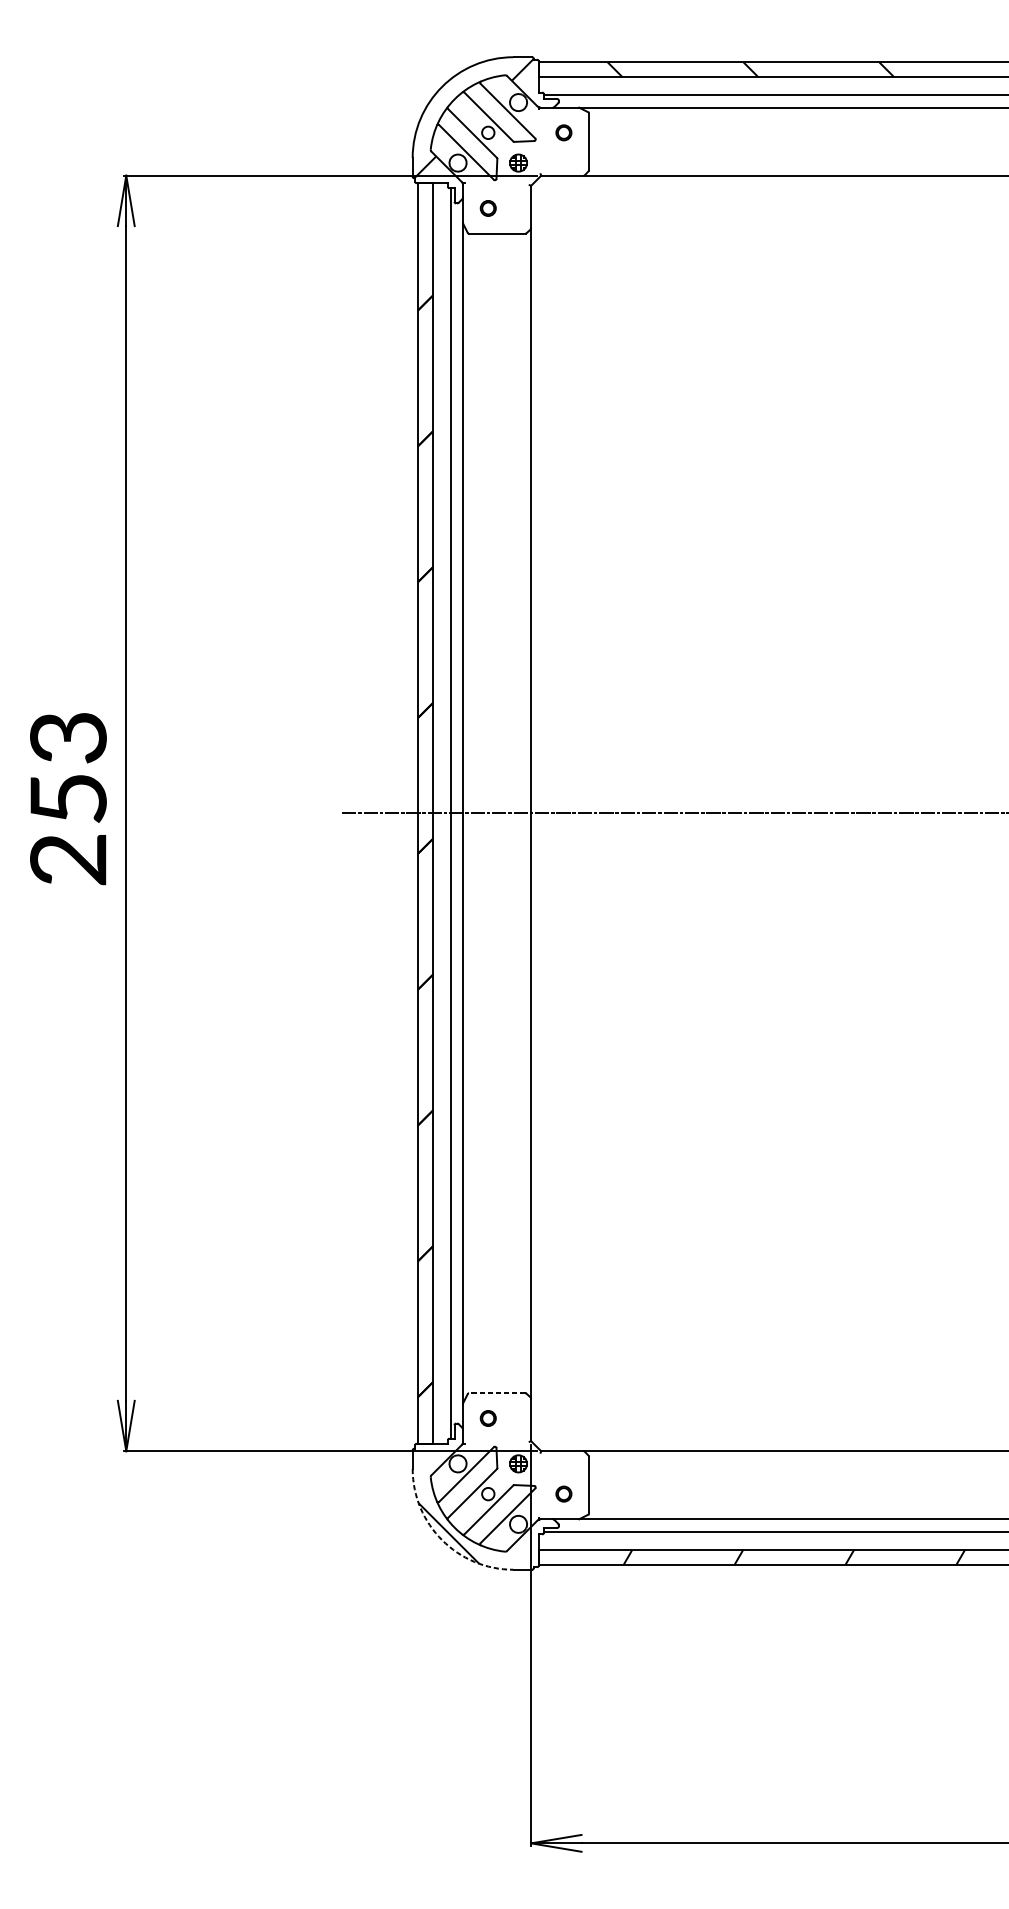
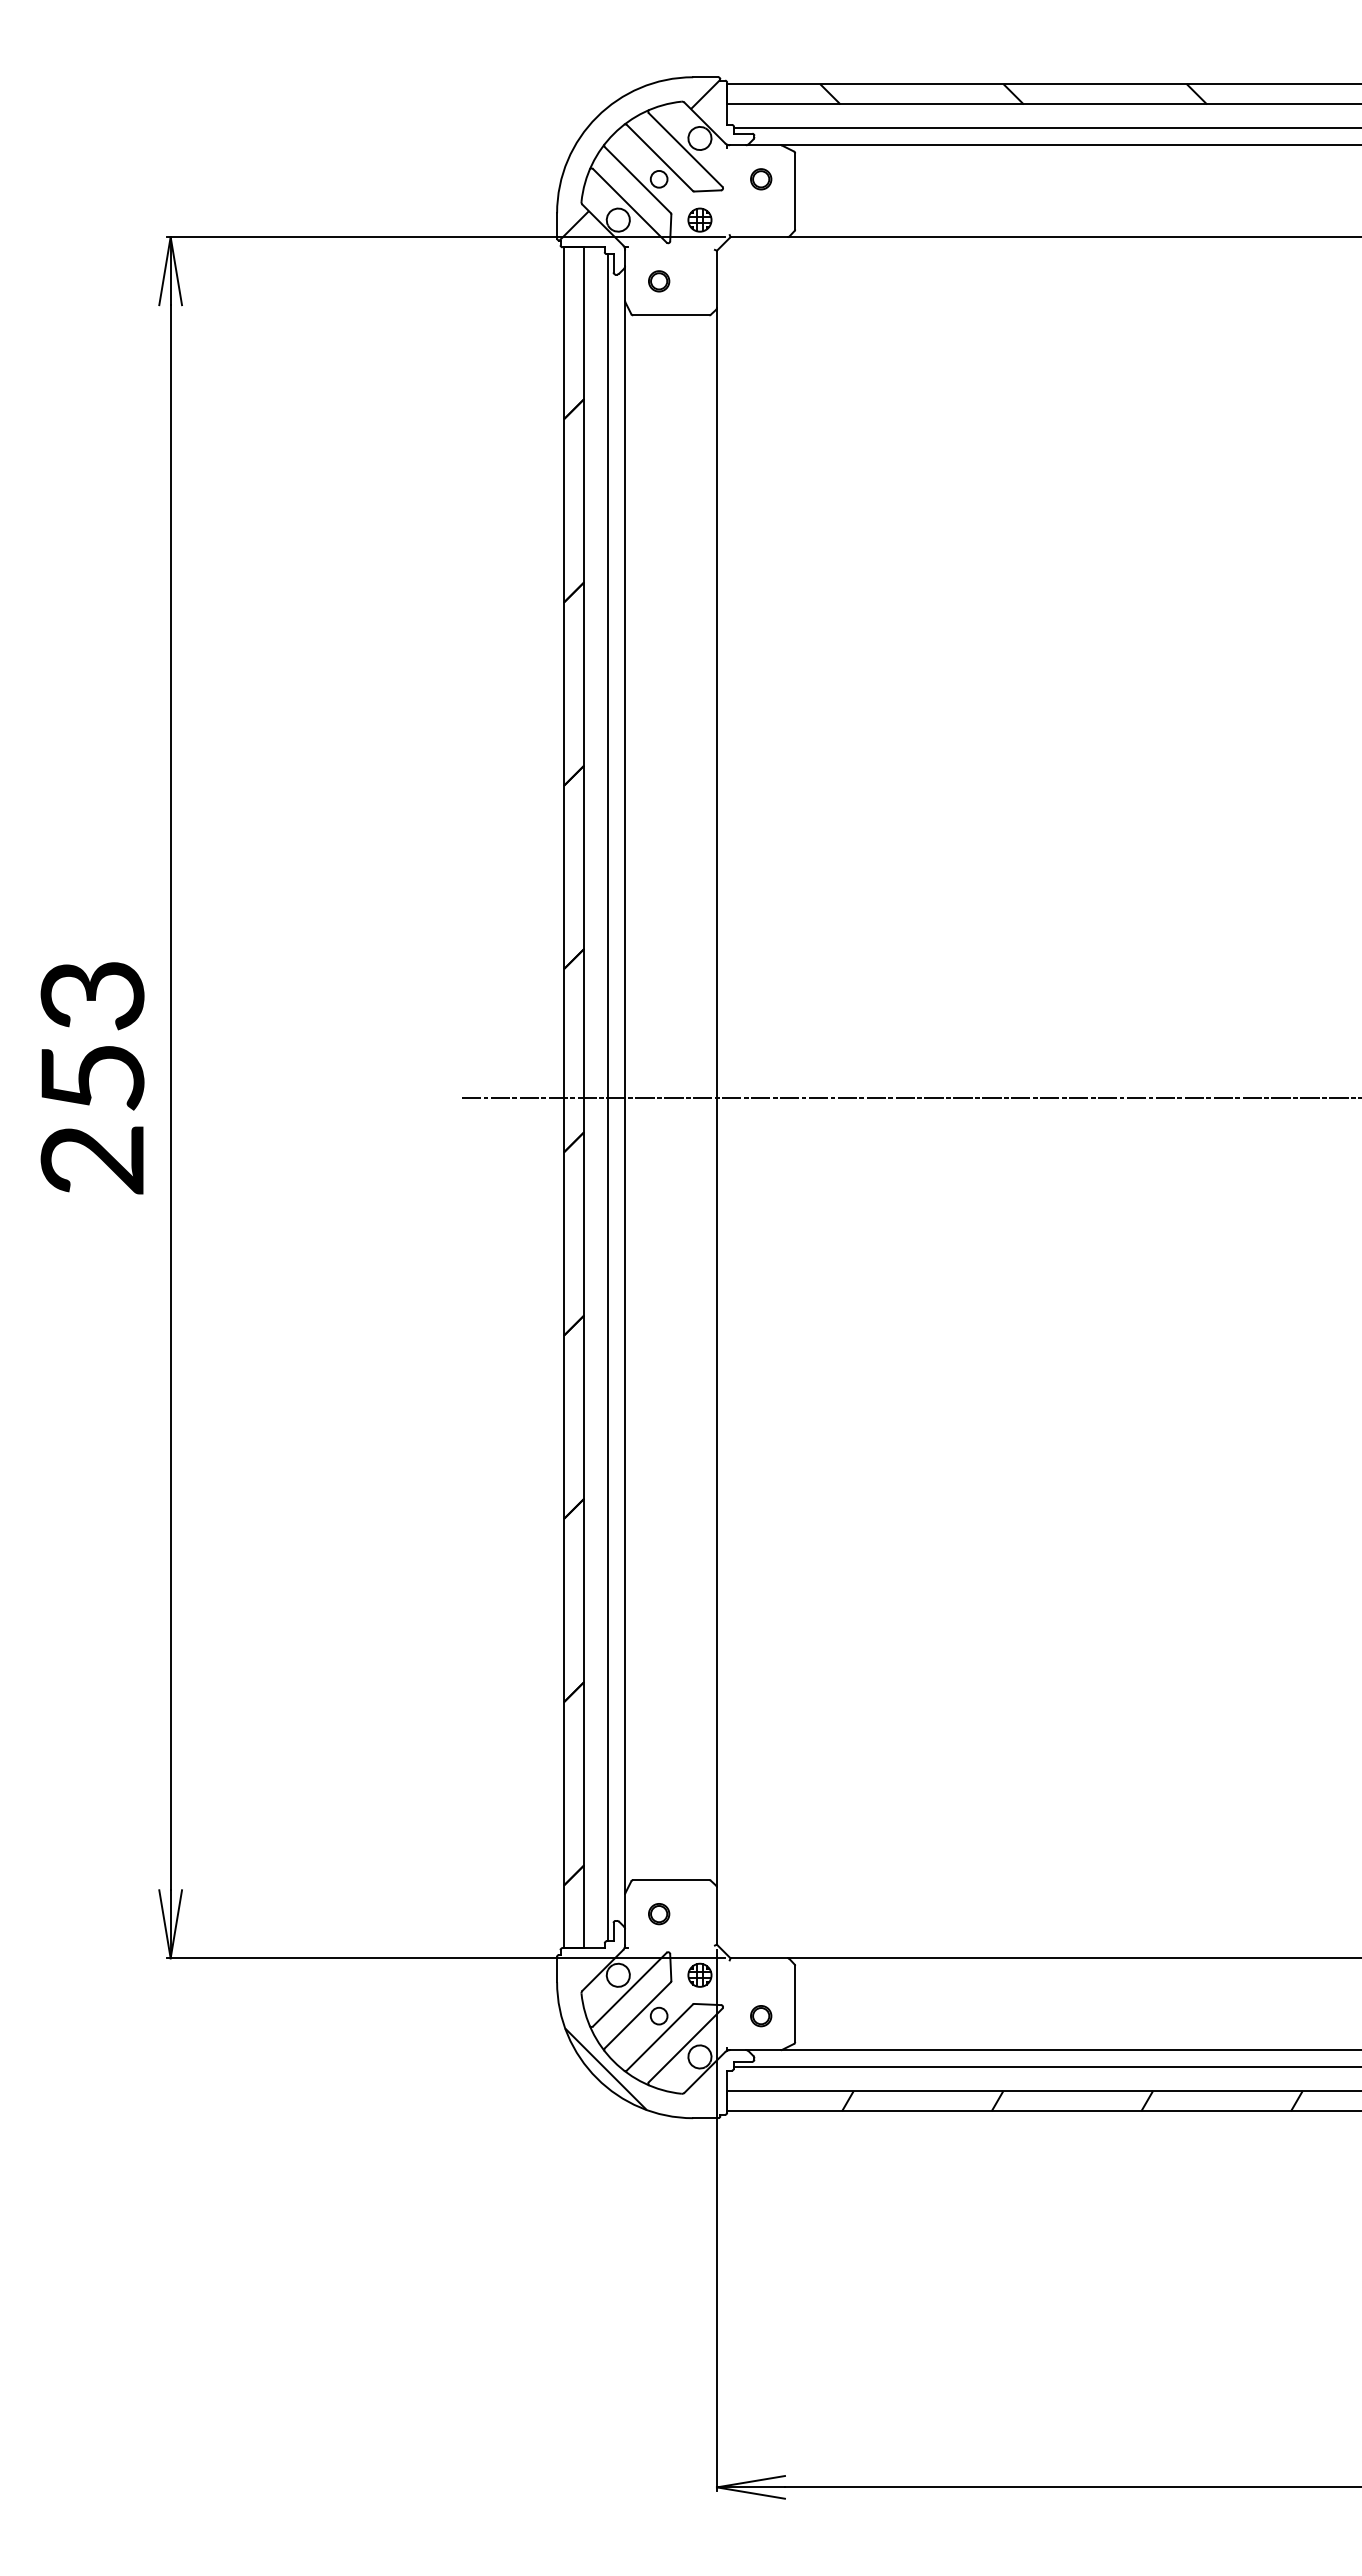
line: (496, 1393) -> (670, 1880), dashed -> solid
arc: (441, 1540) -> (596, 2078), dashed -> solid

